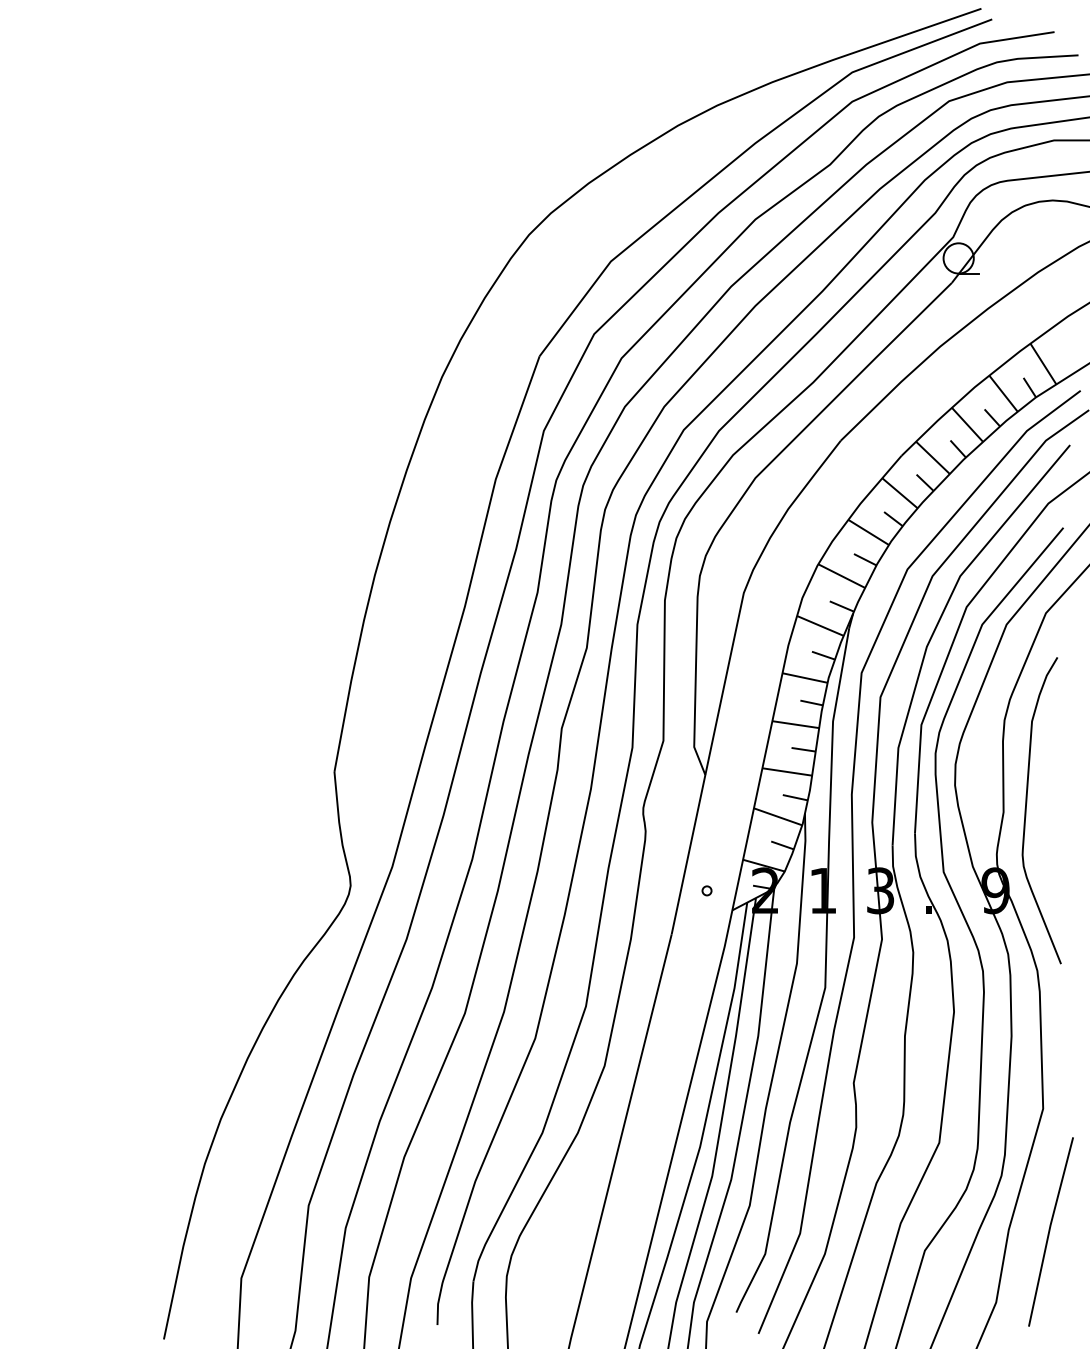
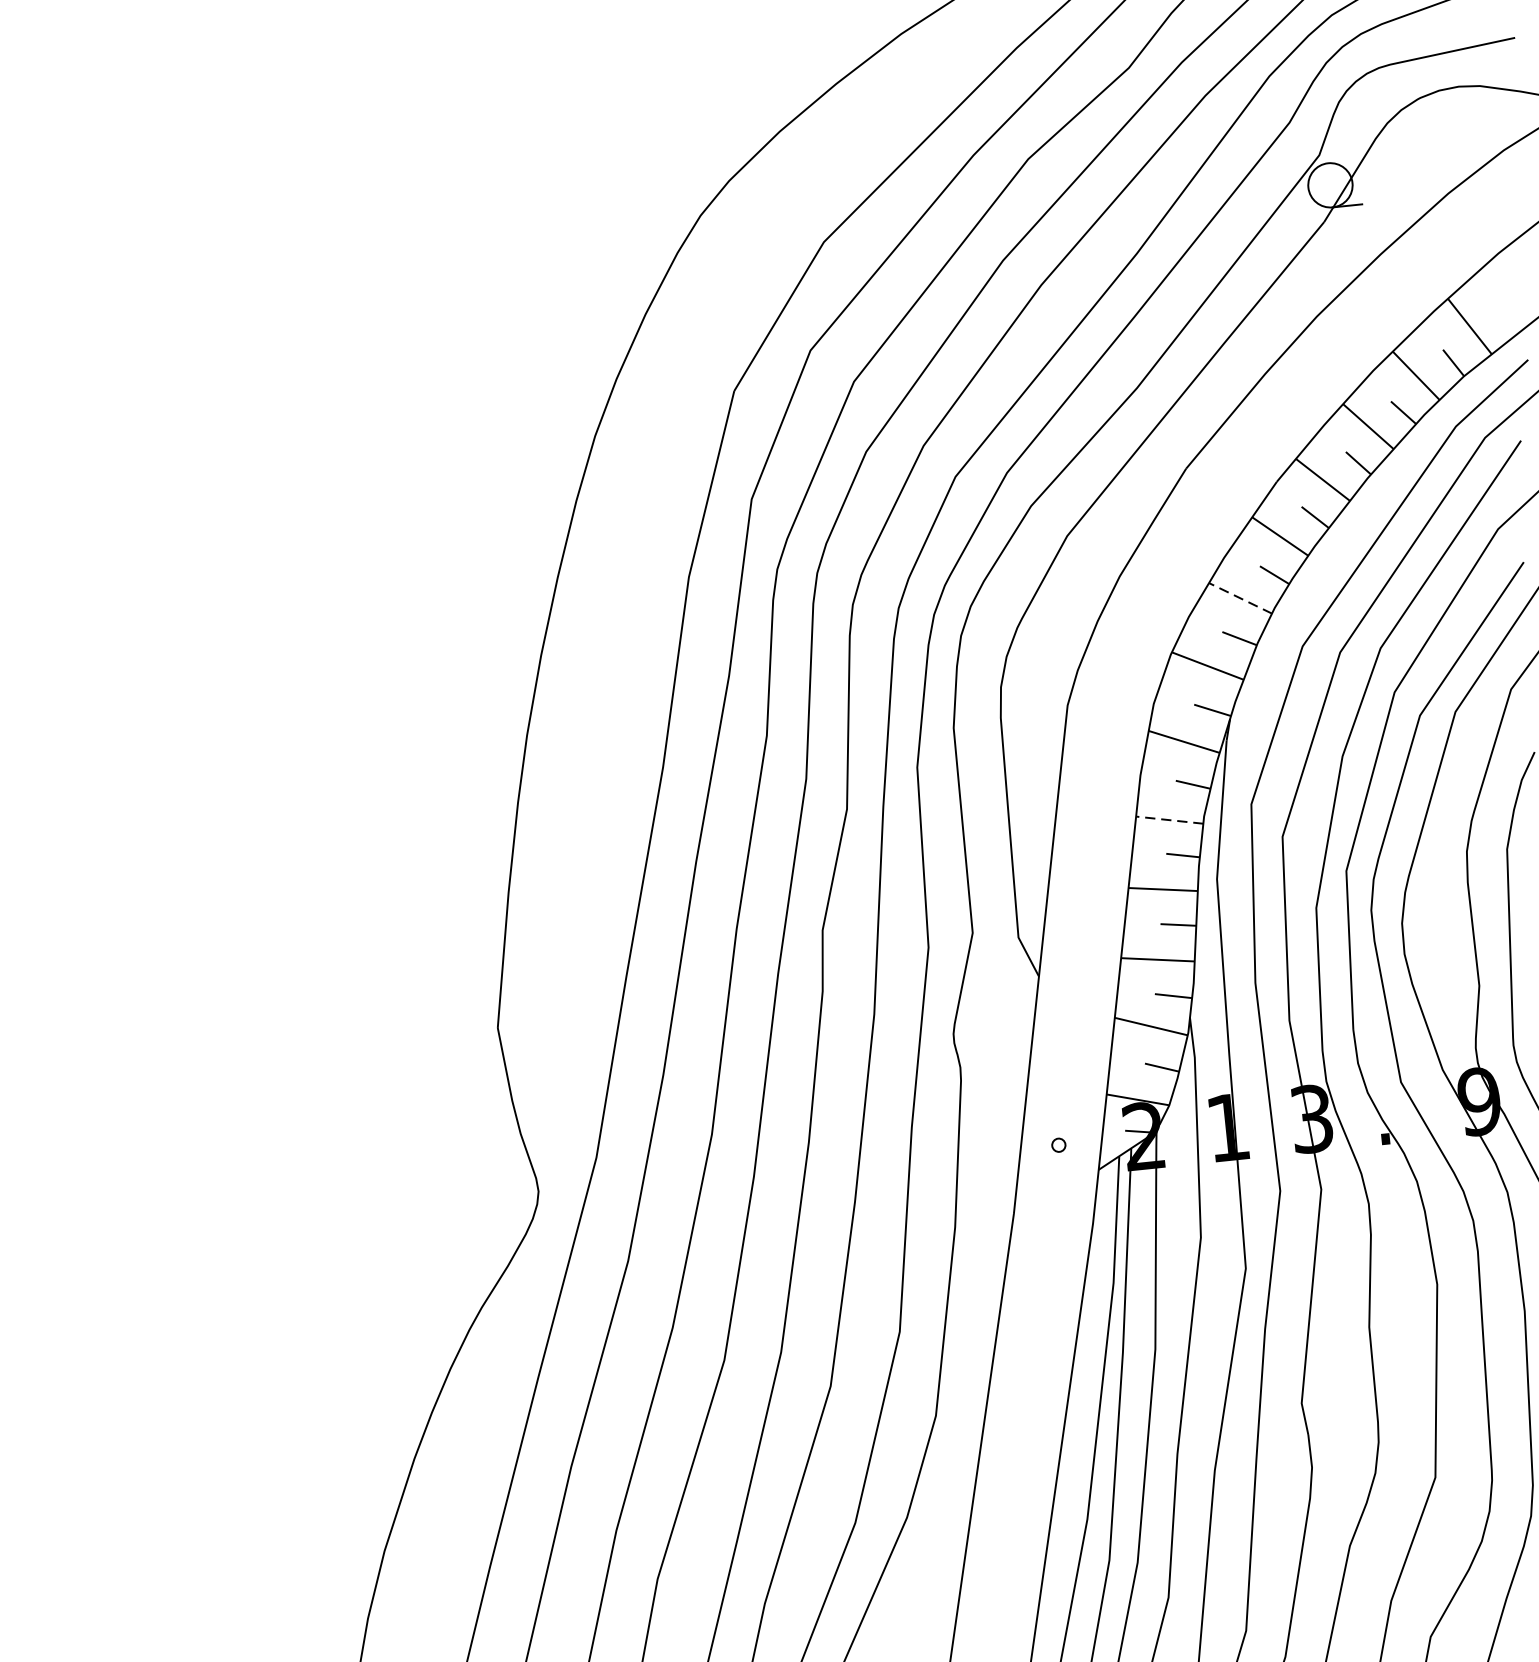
line: (868, 532) -> (1240, 598), solid -> dashed
line: (804, 677) -> (1168, 819), solid -> dashed

